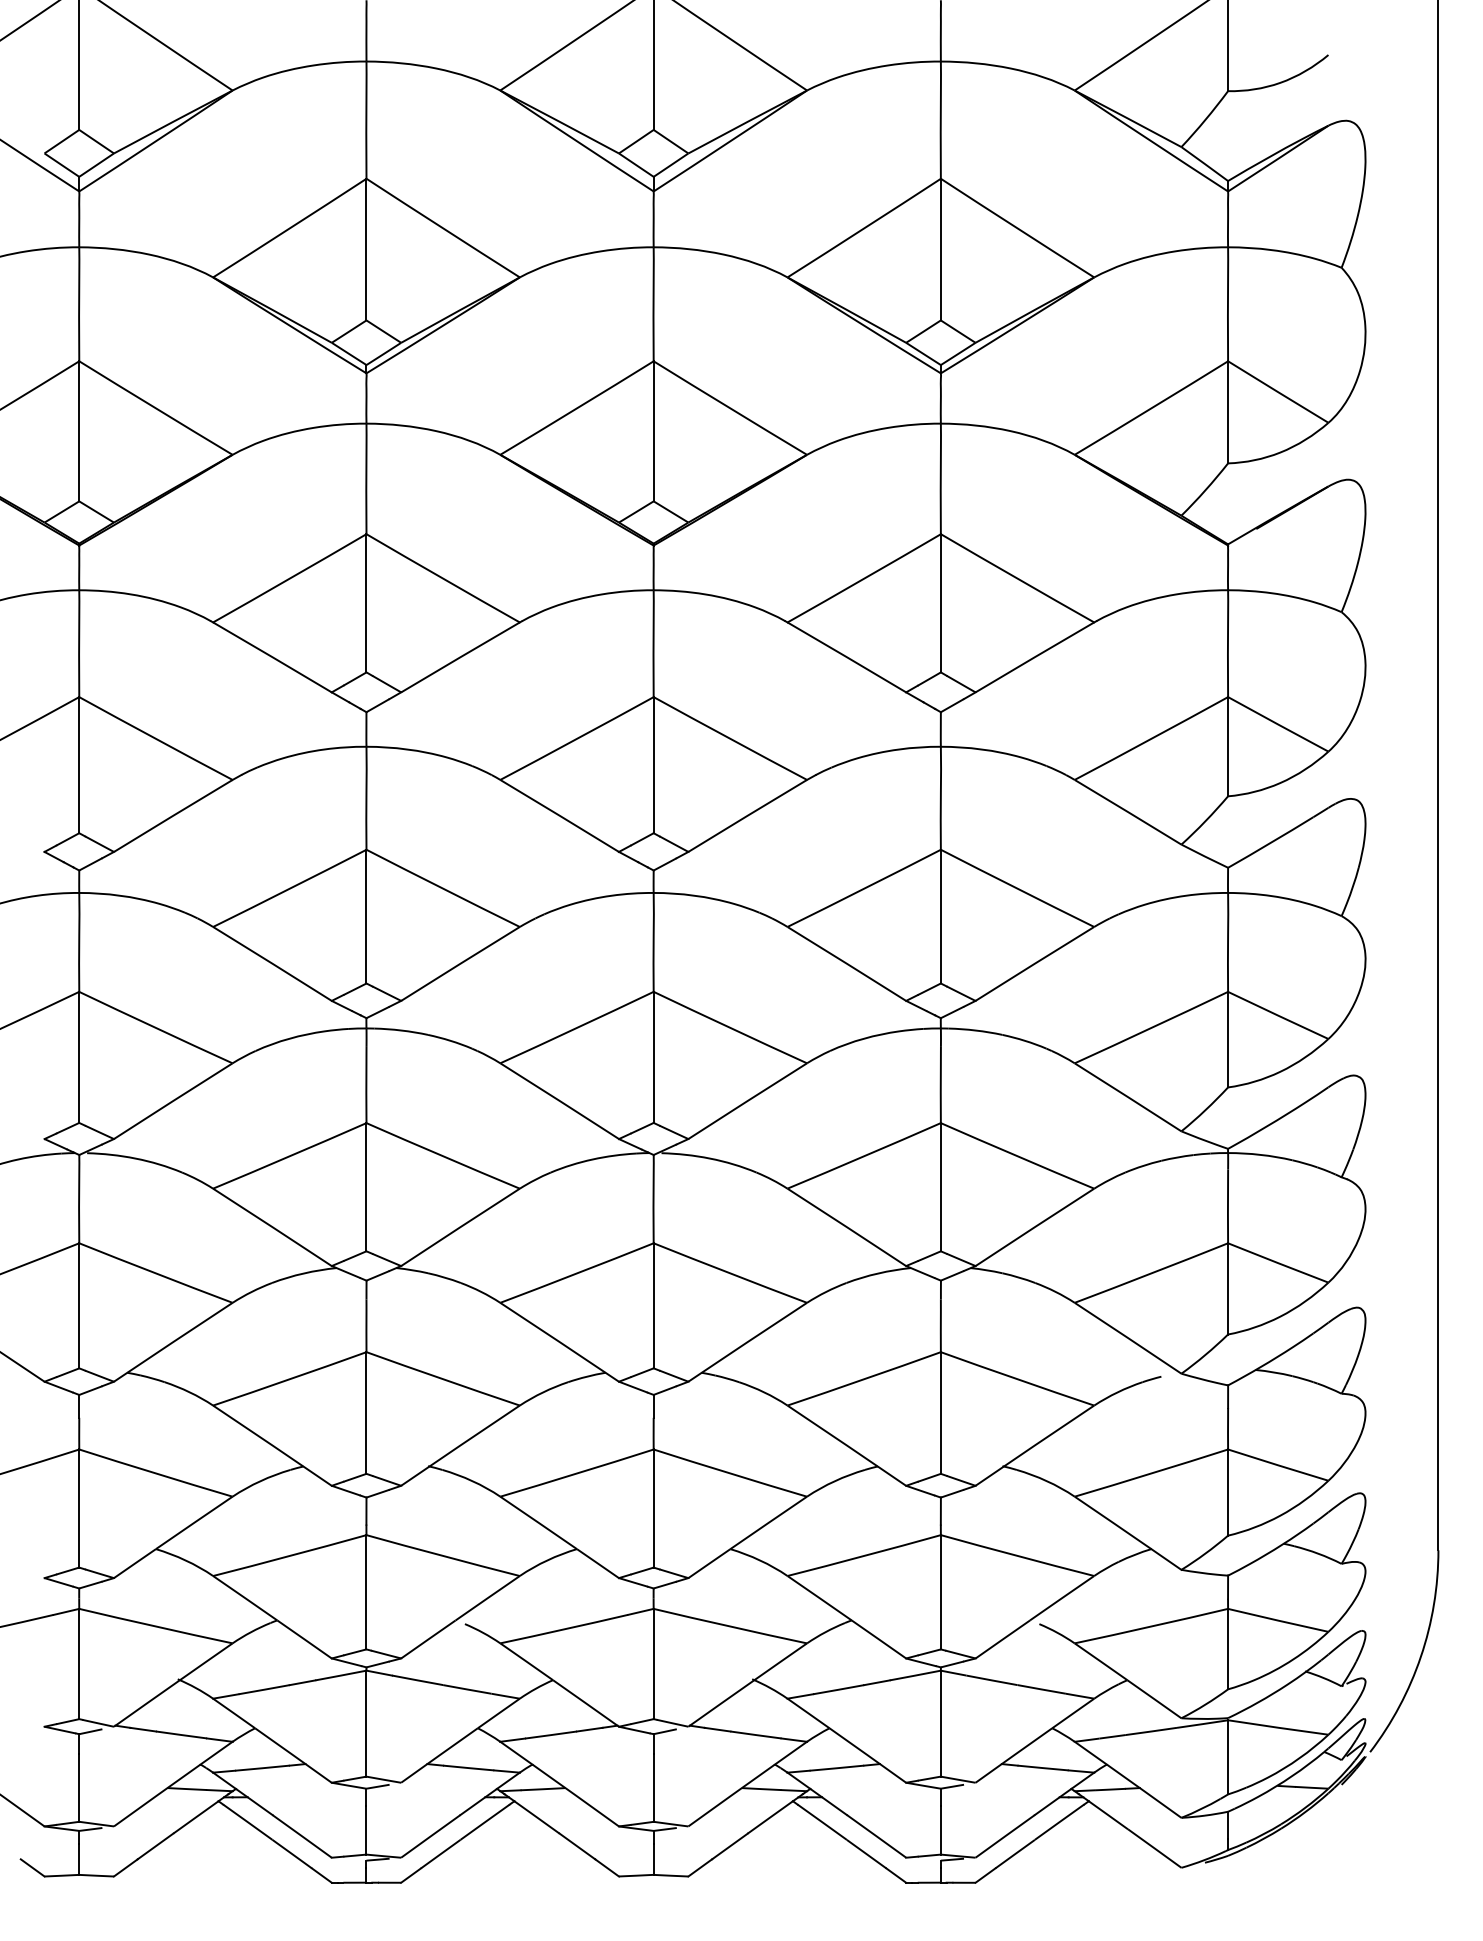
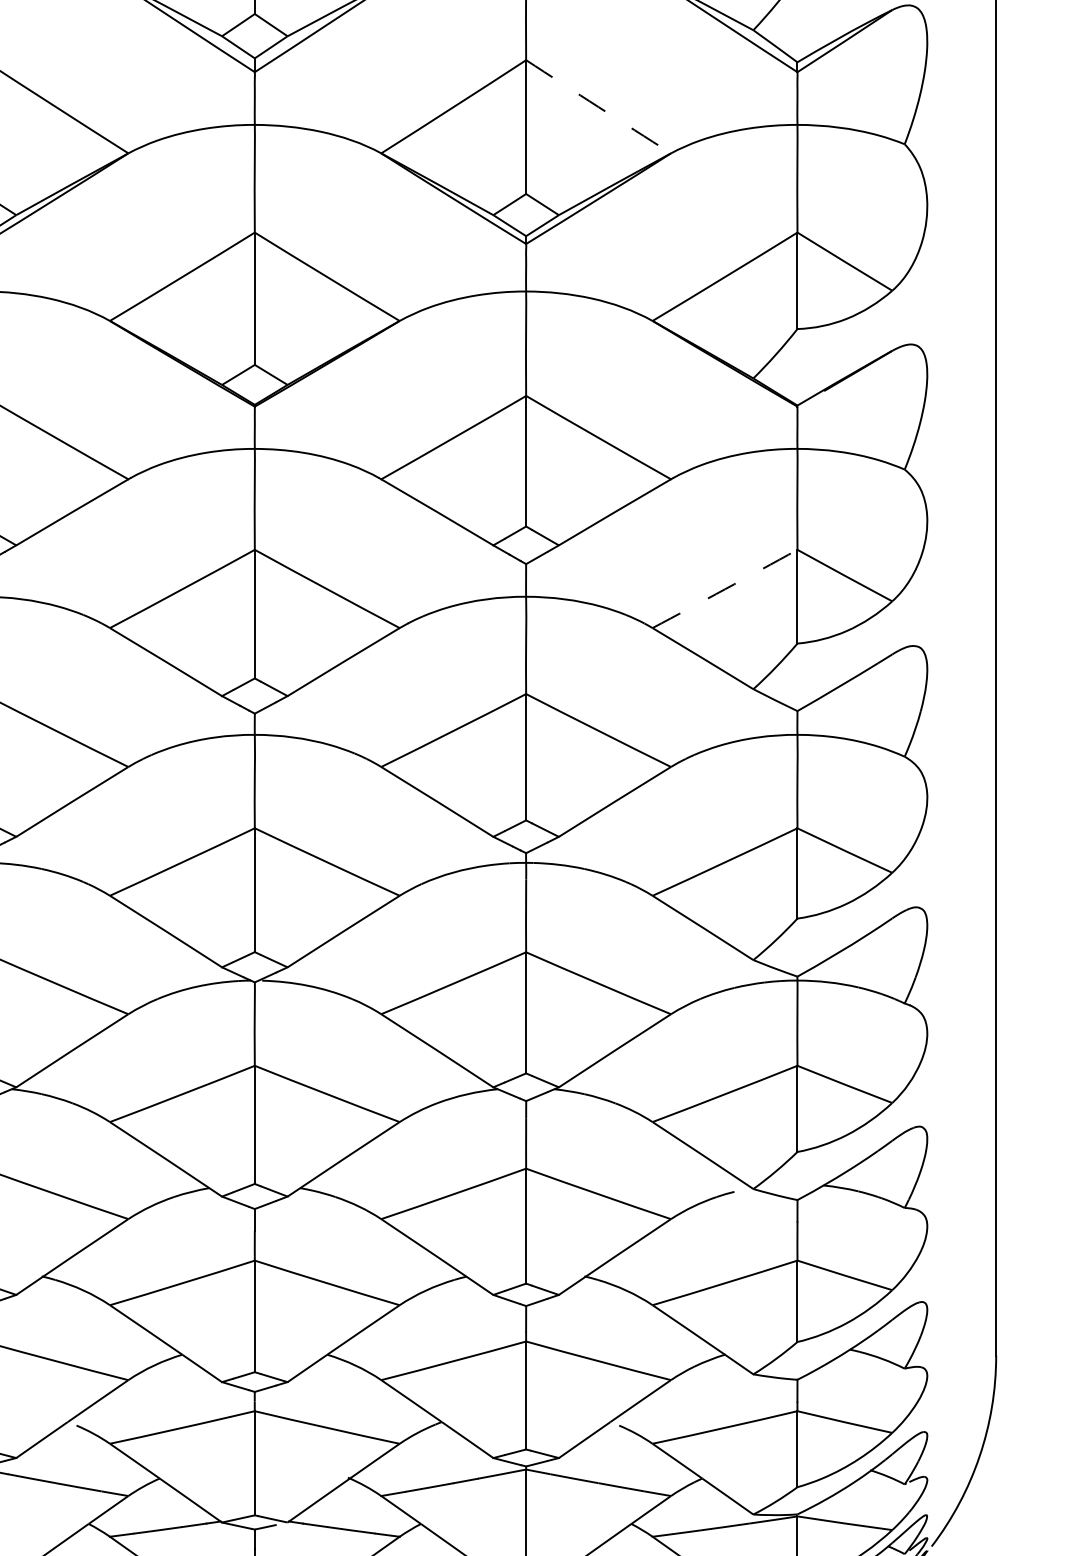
arc: (1017, 228) -> (598, 107), solid -> dashed
arc: (1151, 738) -> (725, 588), solid -> dashed

